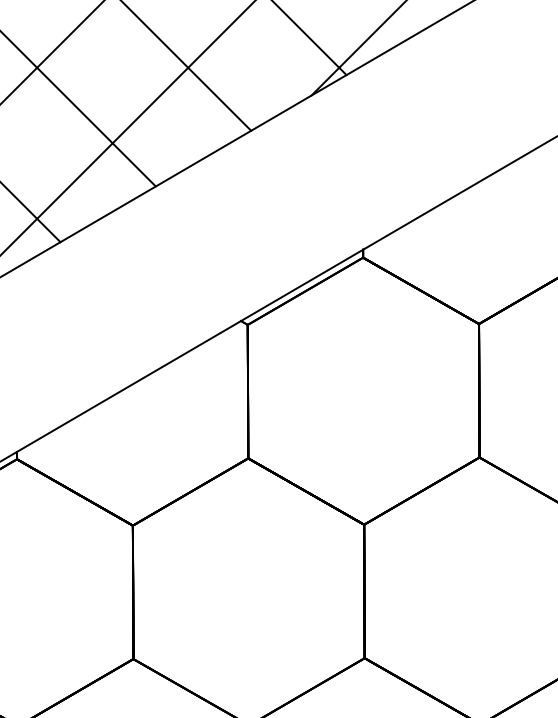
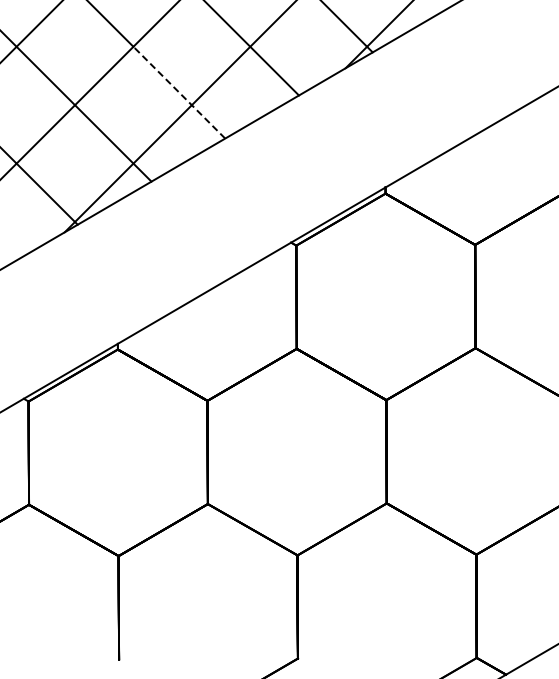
line: (96, 126) -> (179, 92), solid -> dashed

